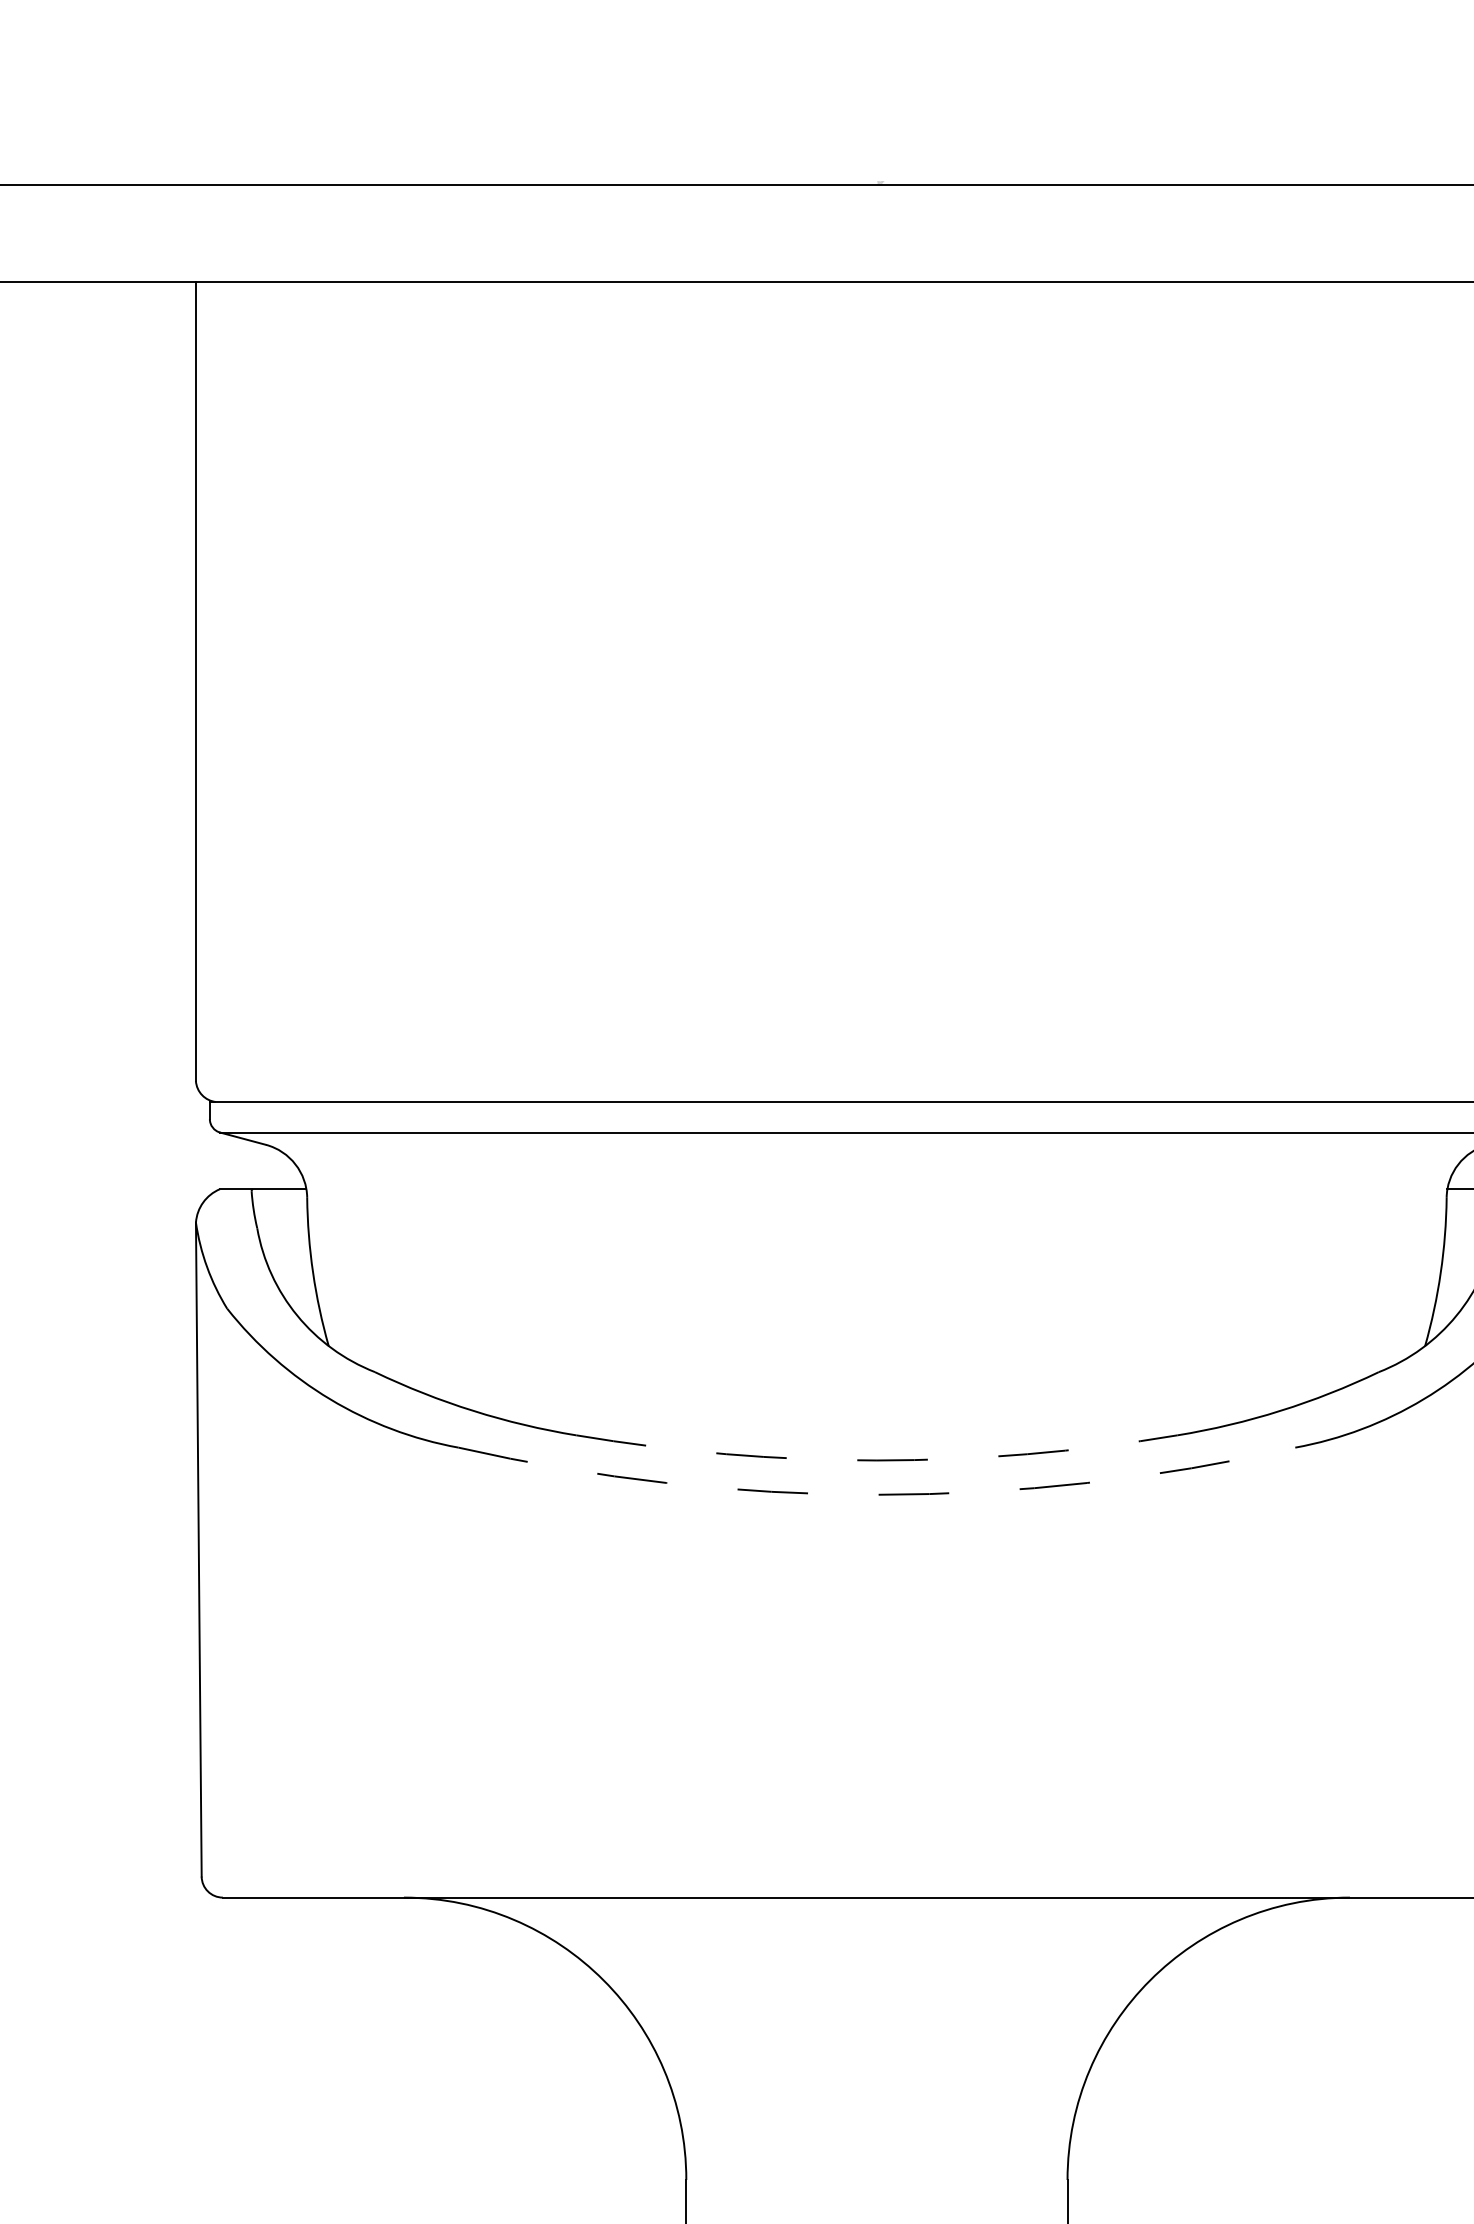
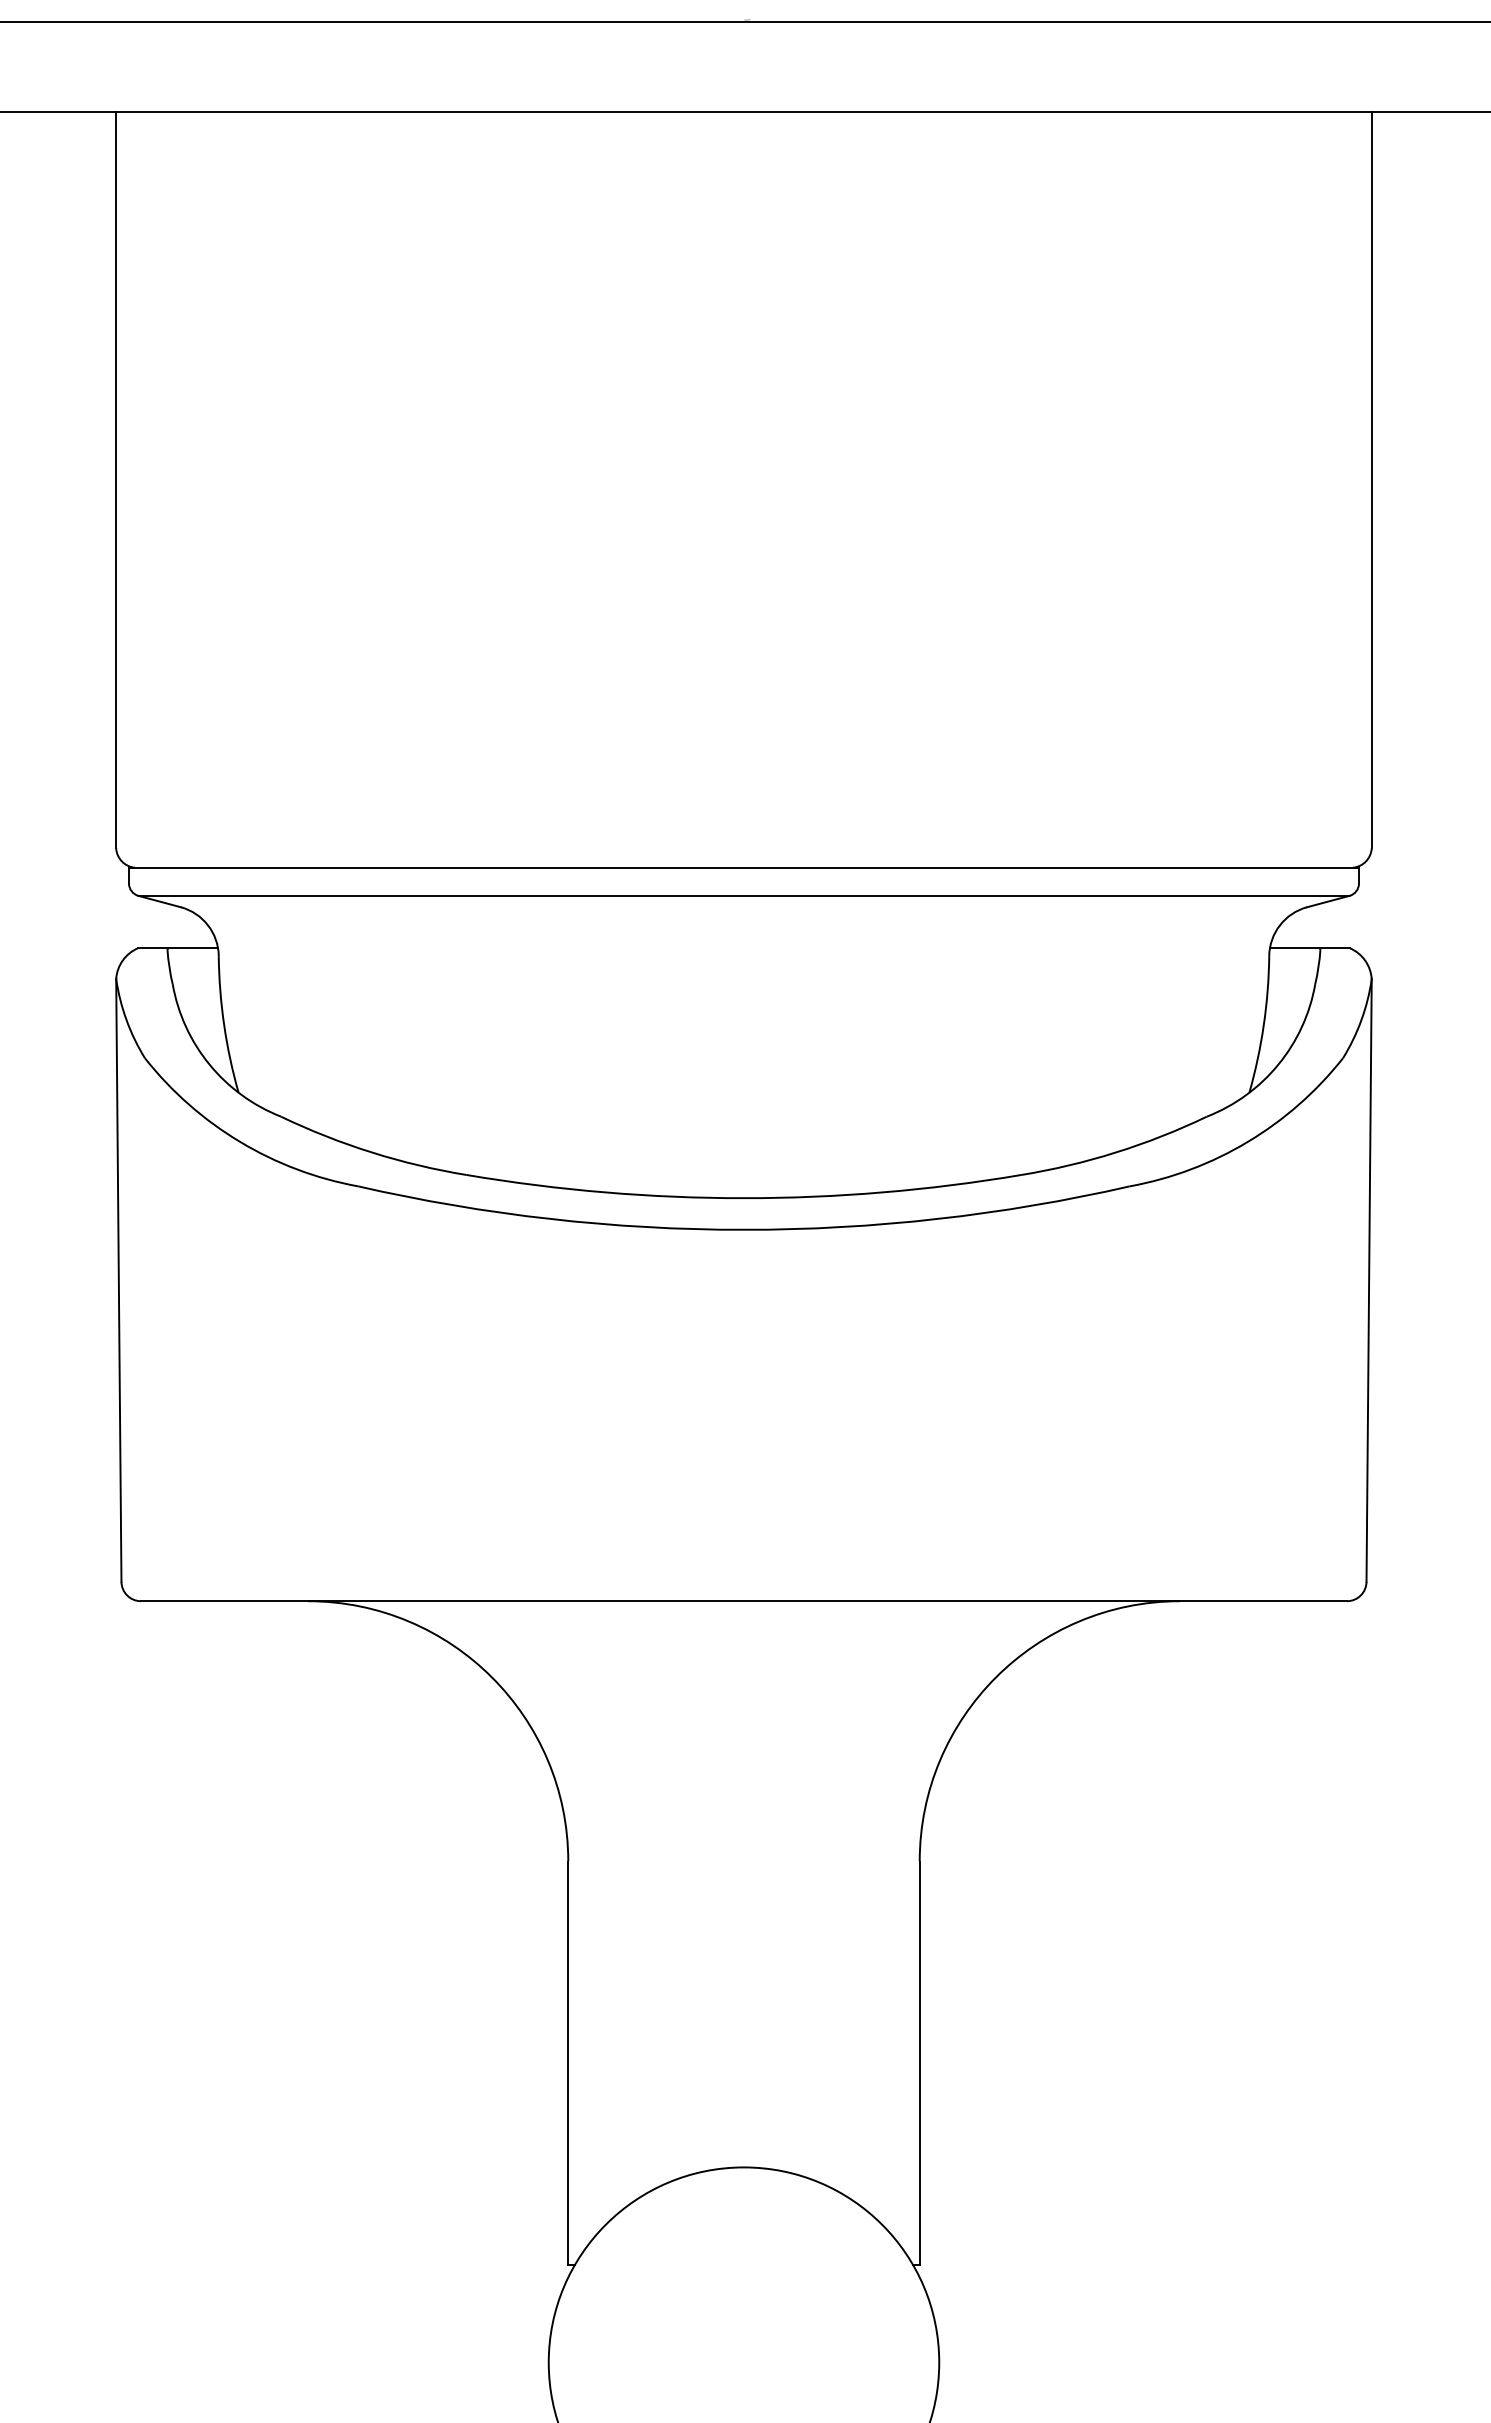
arc: (877, 1460) -> (744, 1198), dashed -> solid
arc: (877, 1494) -> (744, 1229), dashed -> solid

